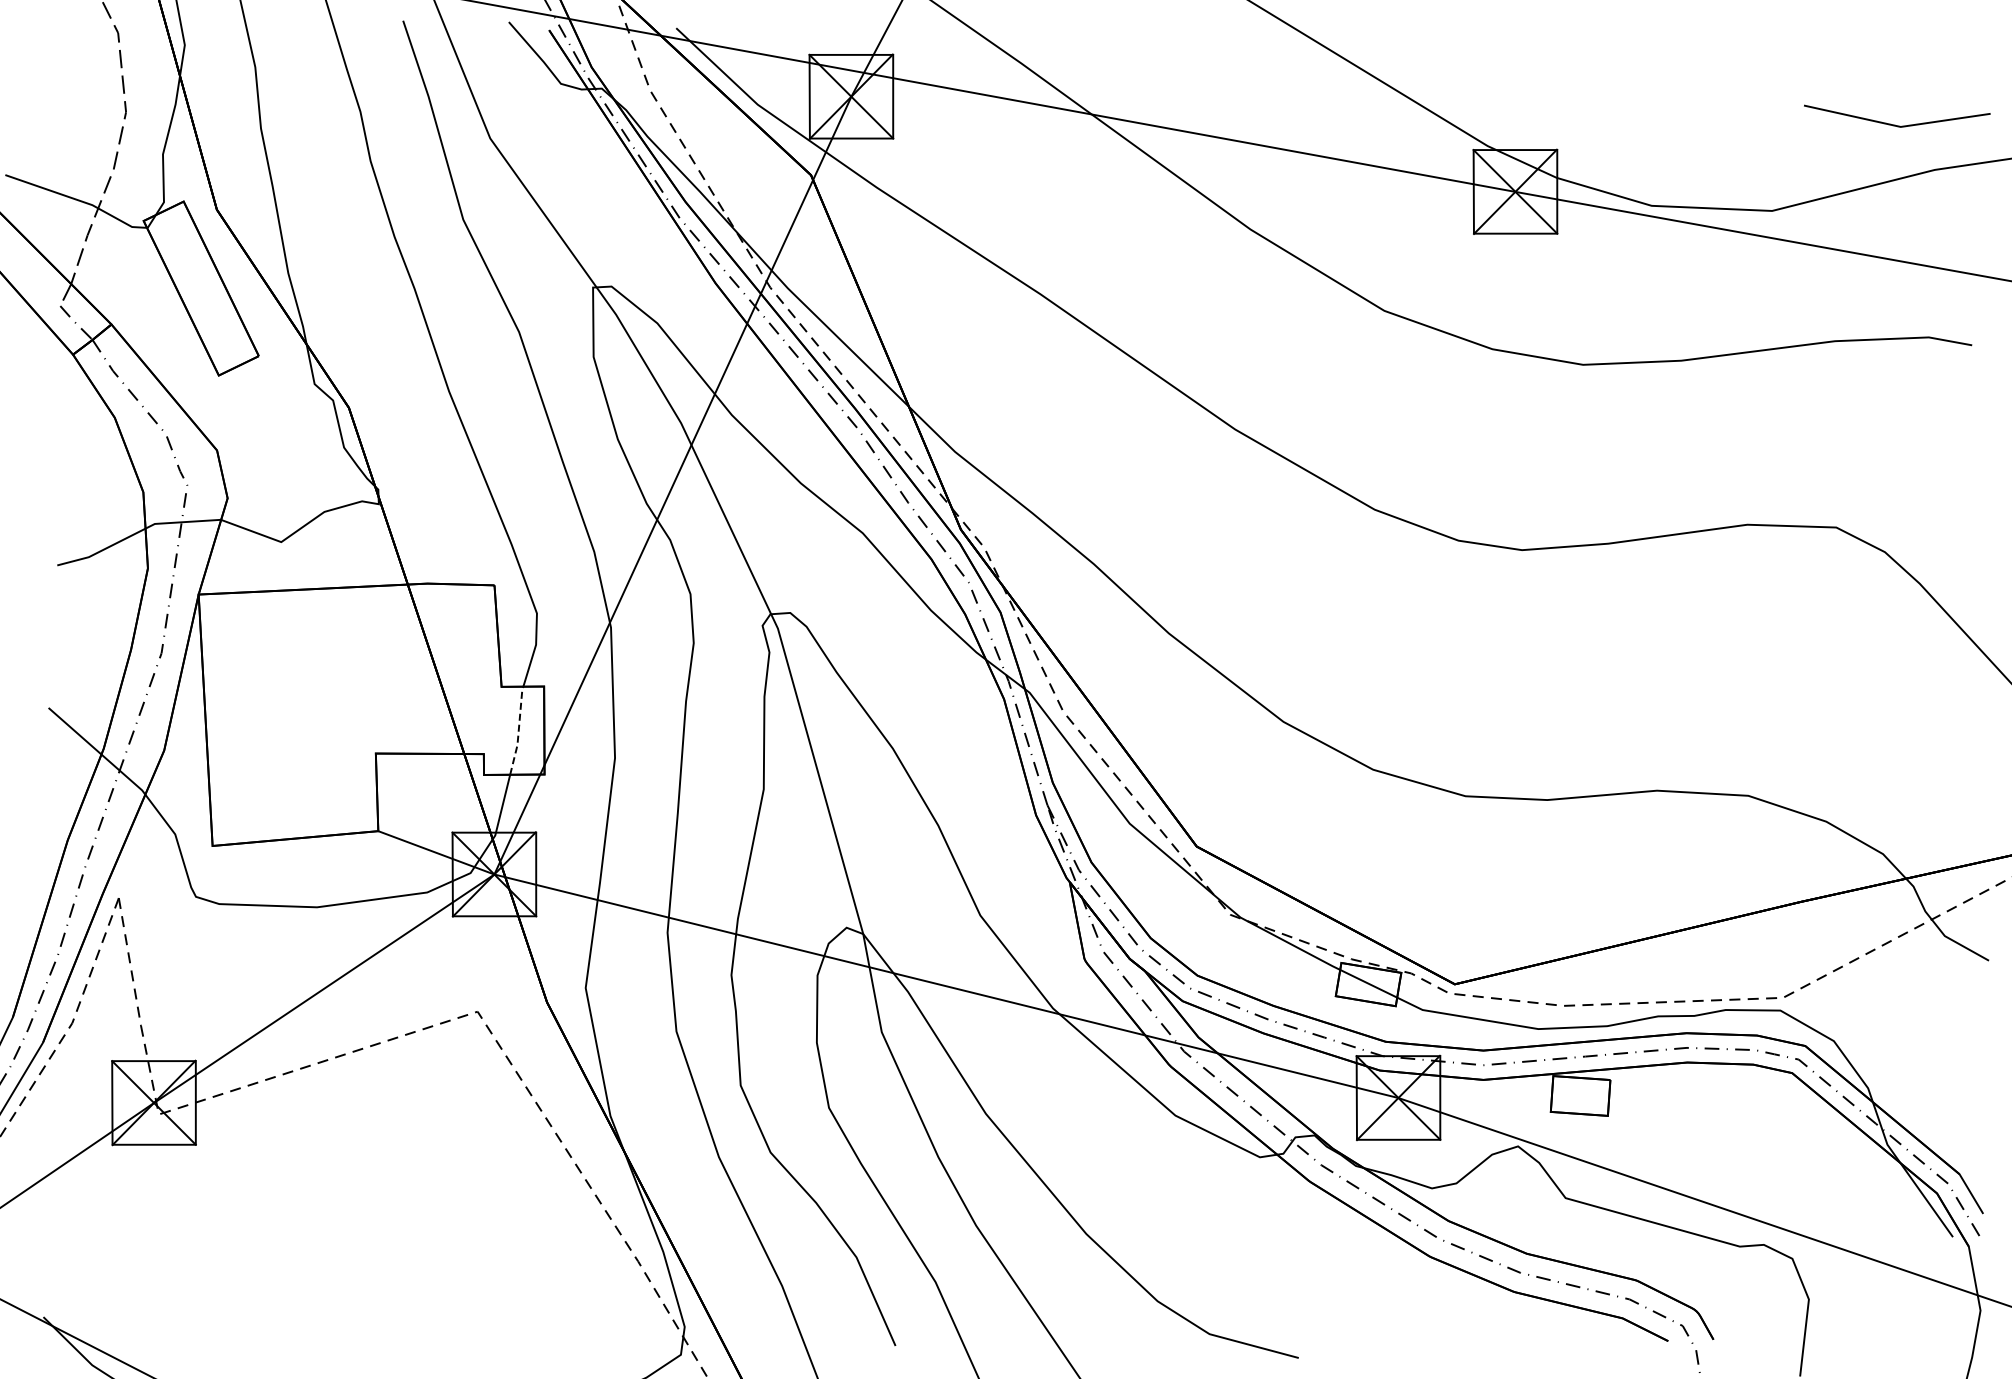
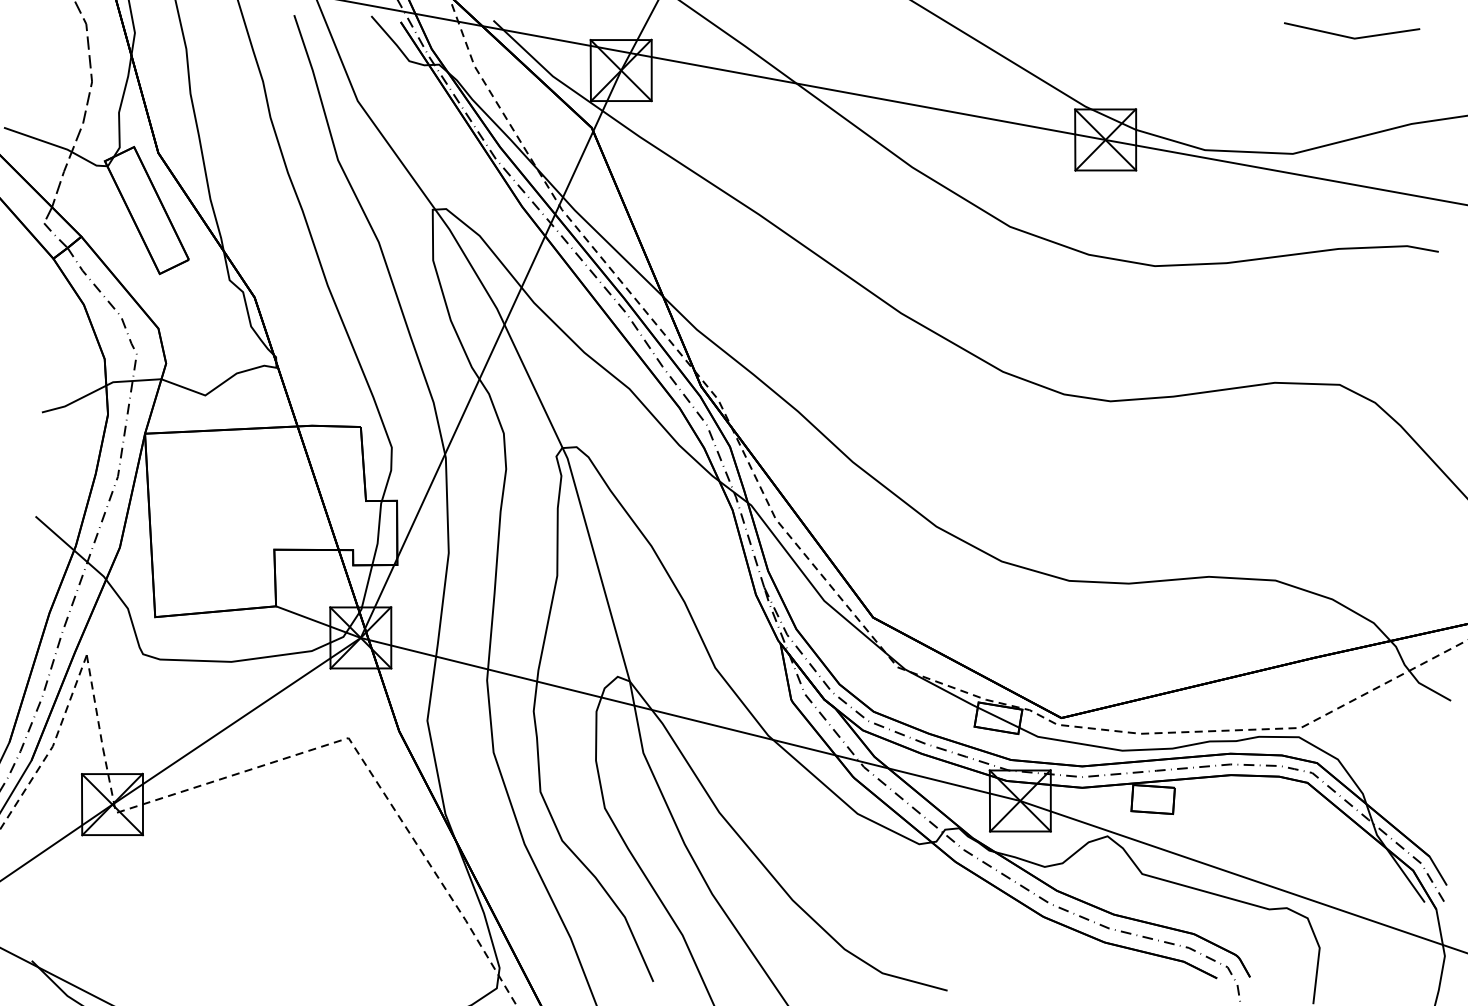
line: (1895, 124) -> (1350, 36), moved
line: (518, 730) -> (378, 532), dashed -> solid

